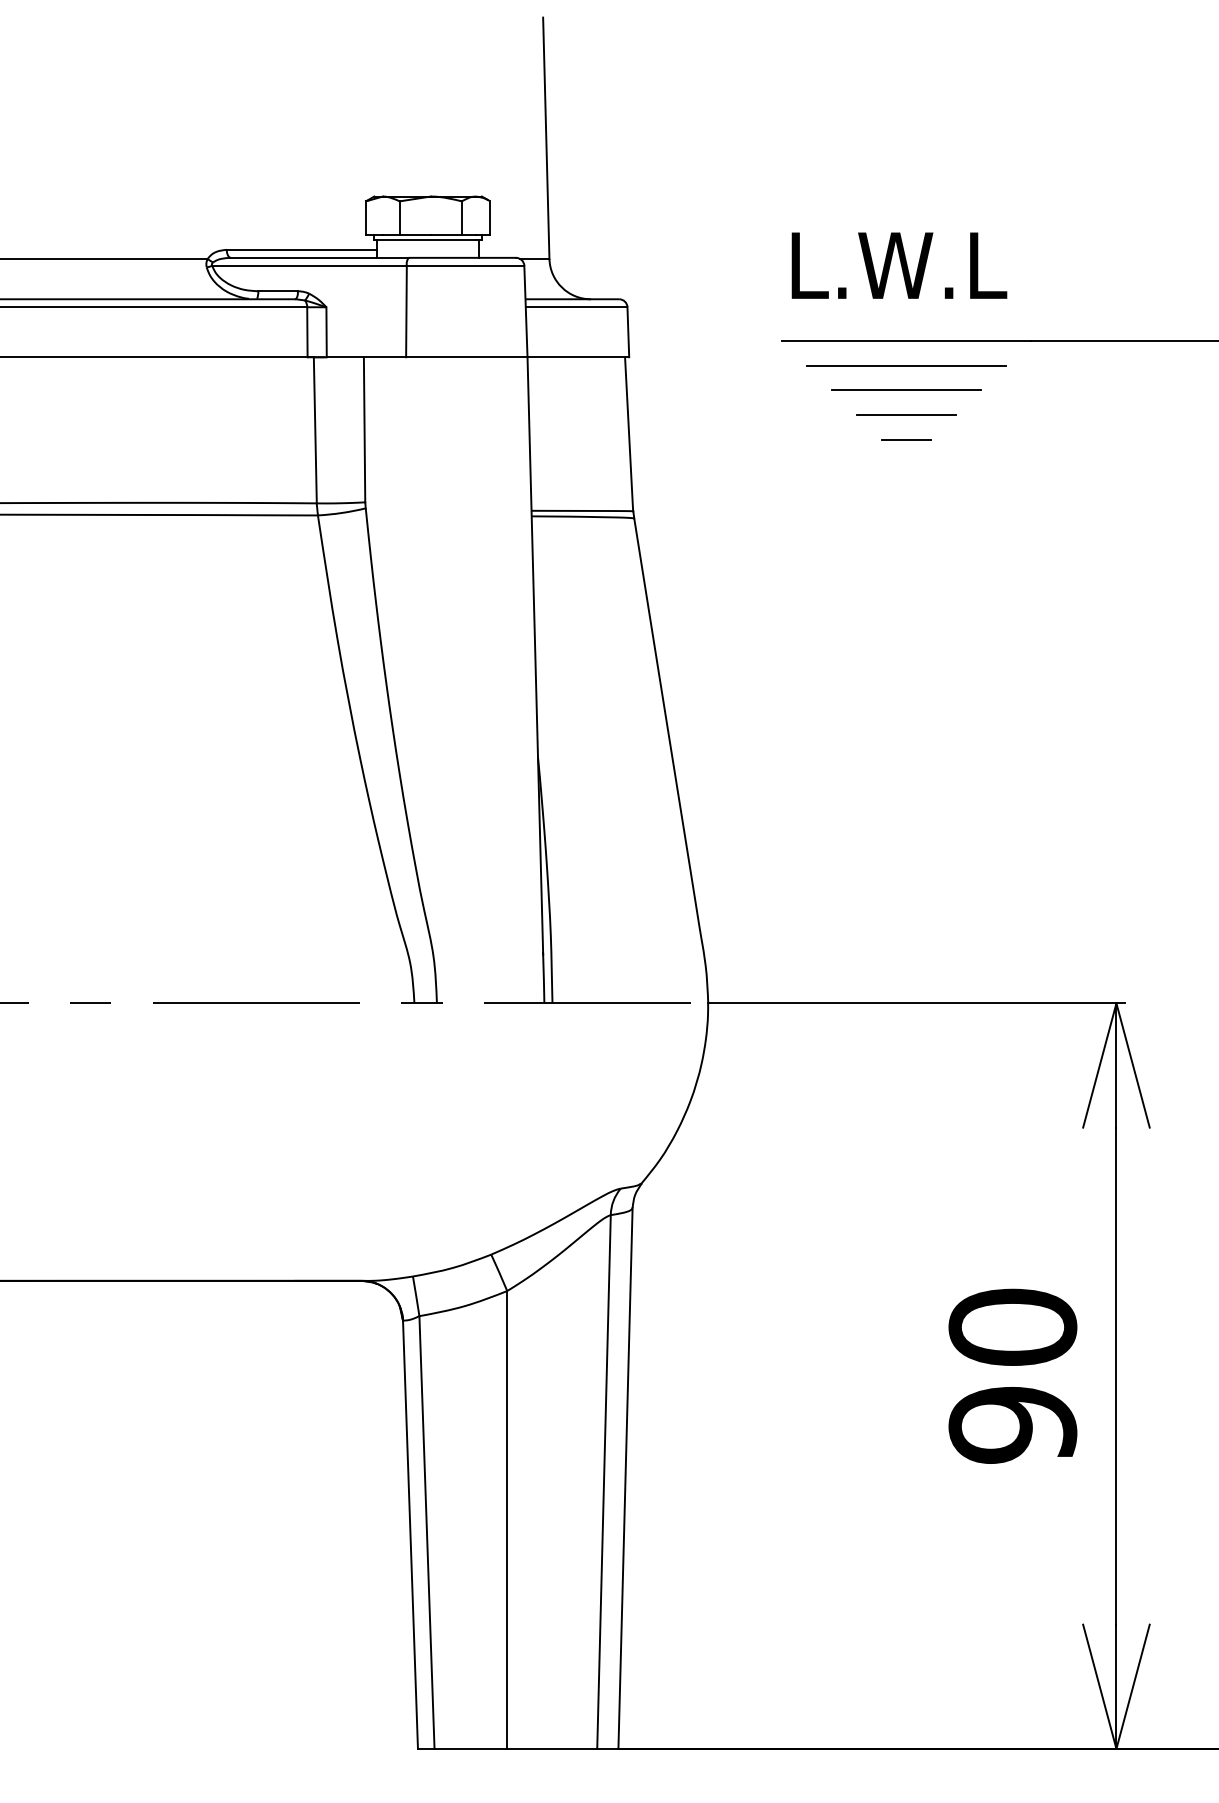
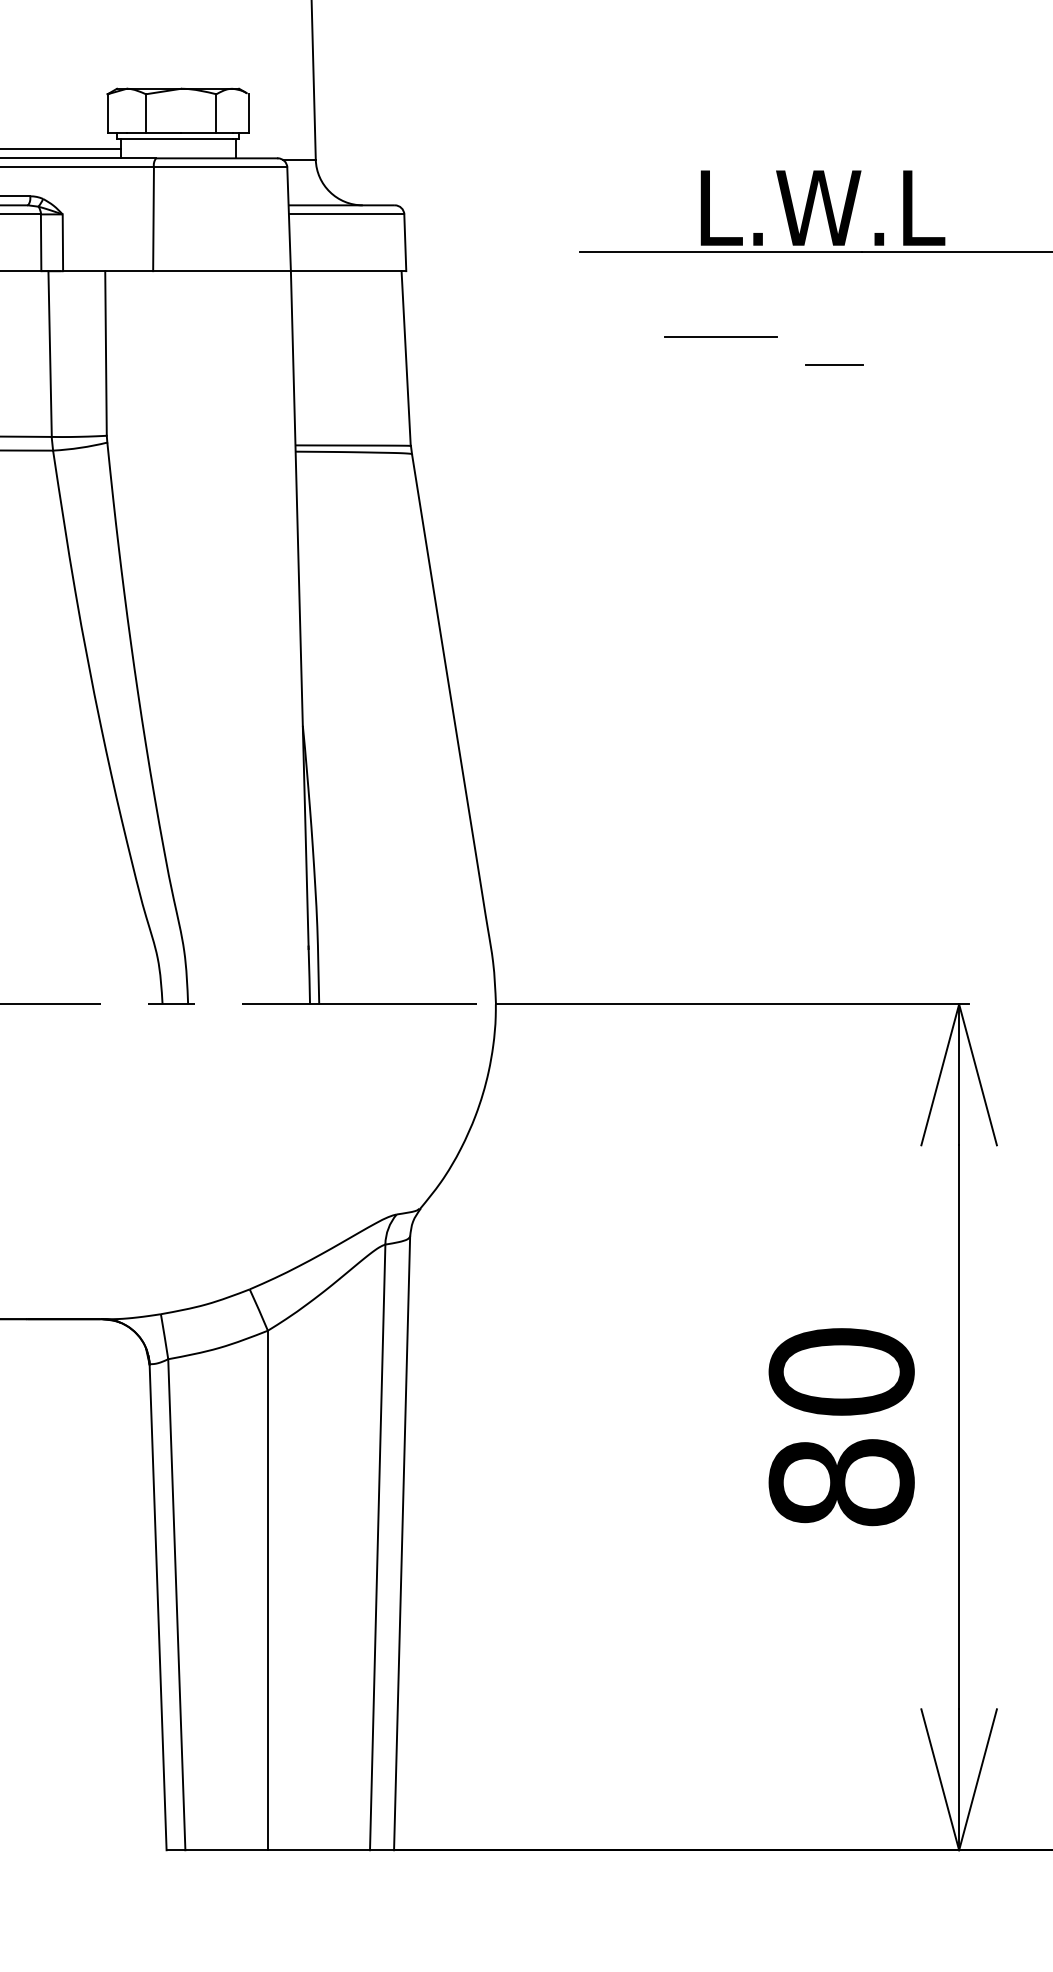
text: (899, 265) -> (823, 207), moved
line: (906, 365) -> (720, 280), removed
line: (906, 390) -> (720, 308), removed
line: (906, 439) -> (834, 364), moved
text: (1012, 1424) -> (841, 1482), 90 -> 80

